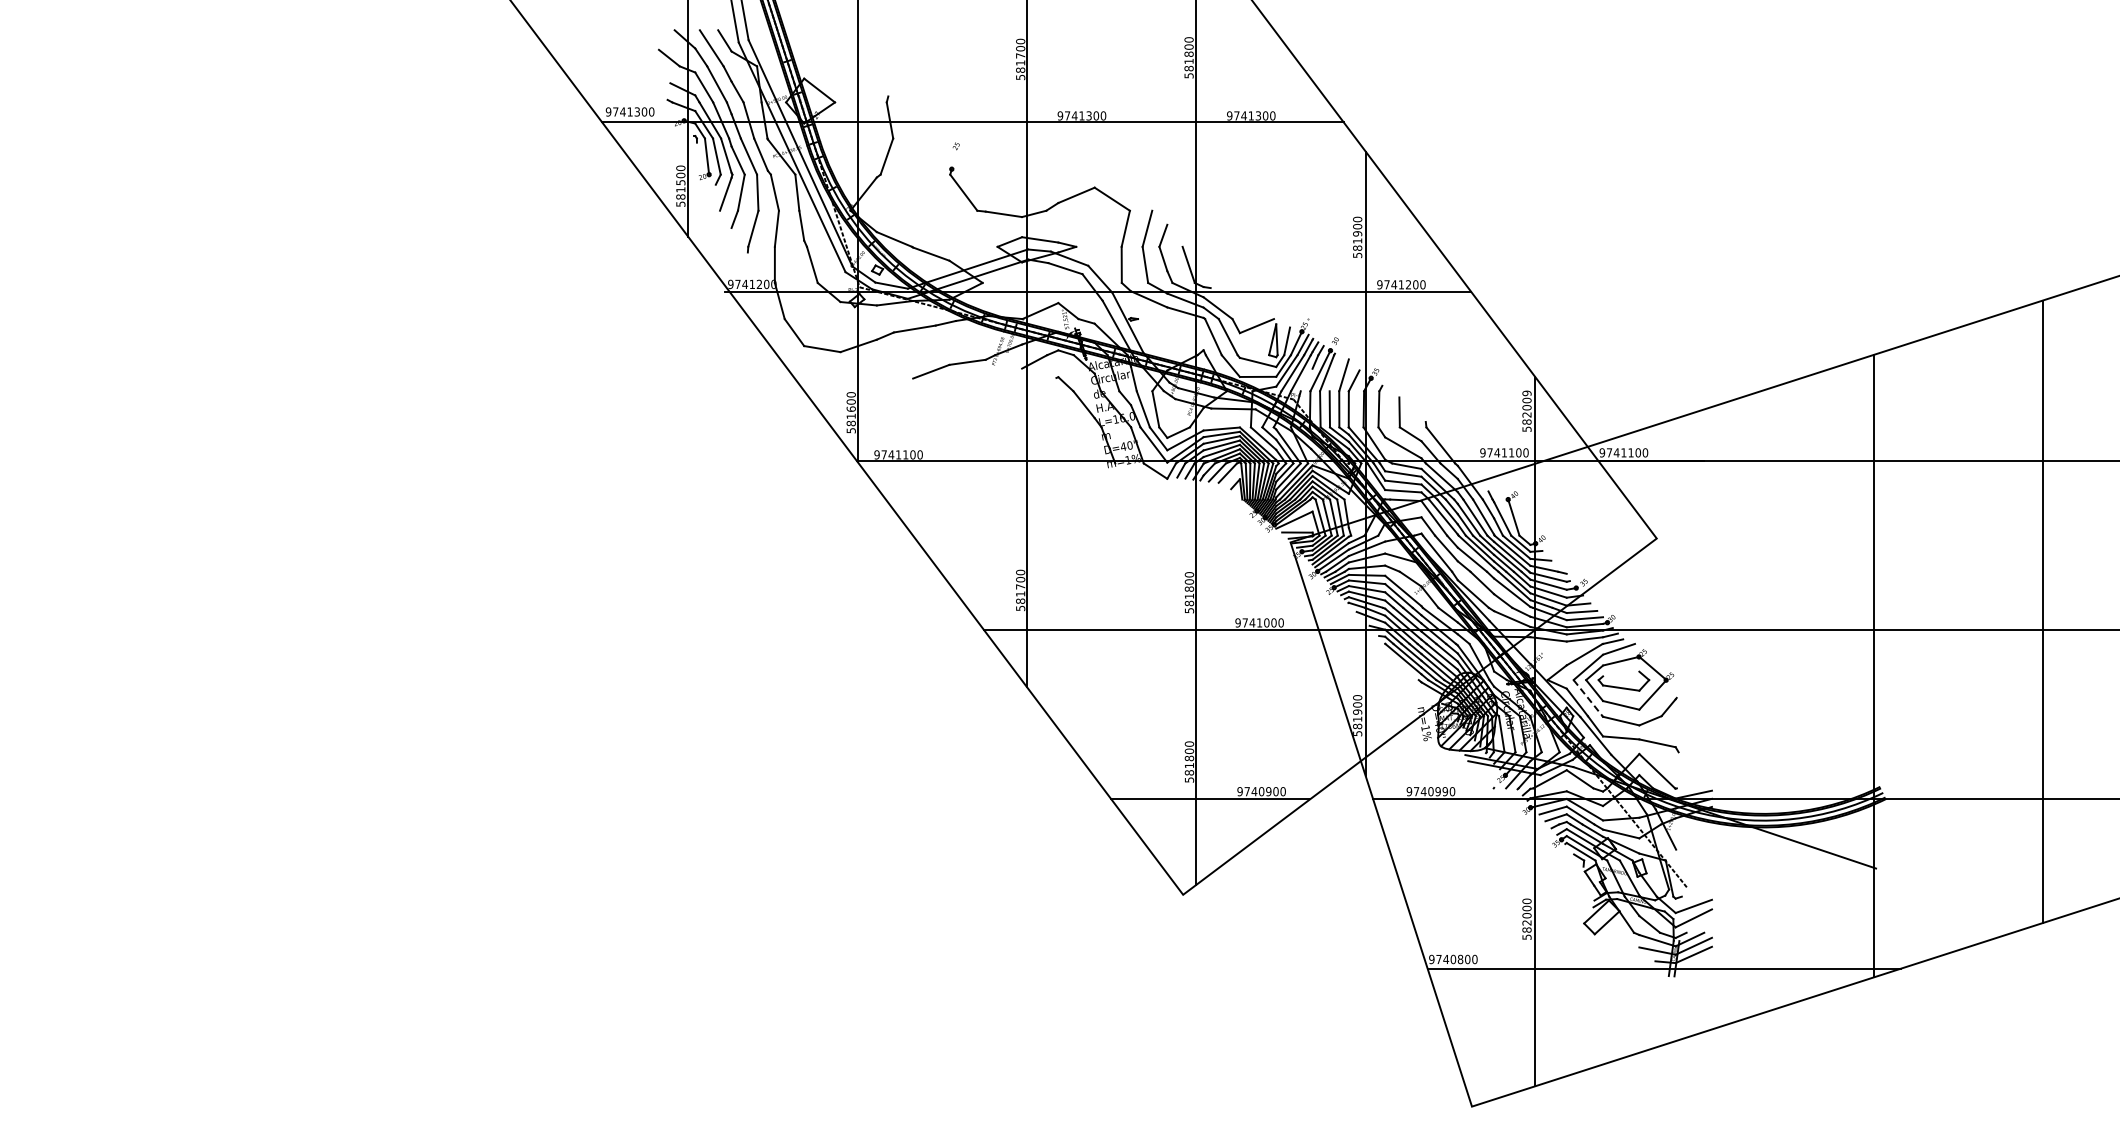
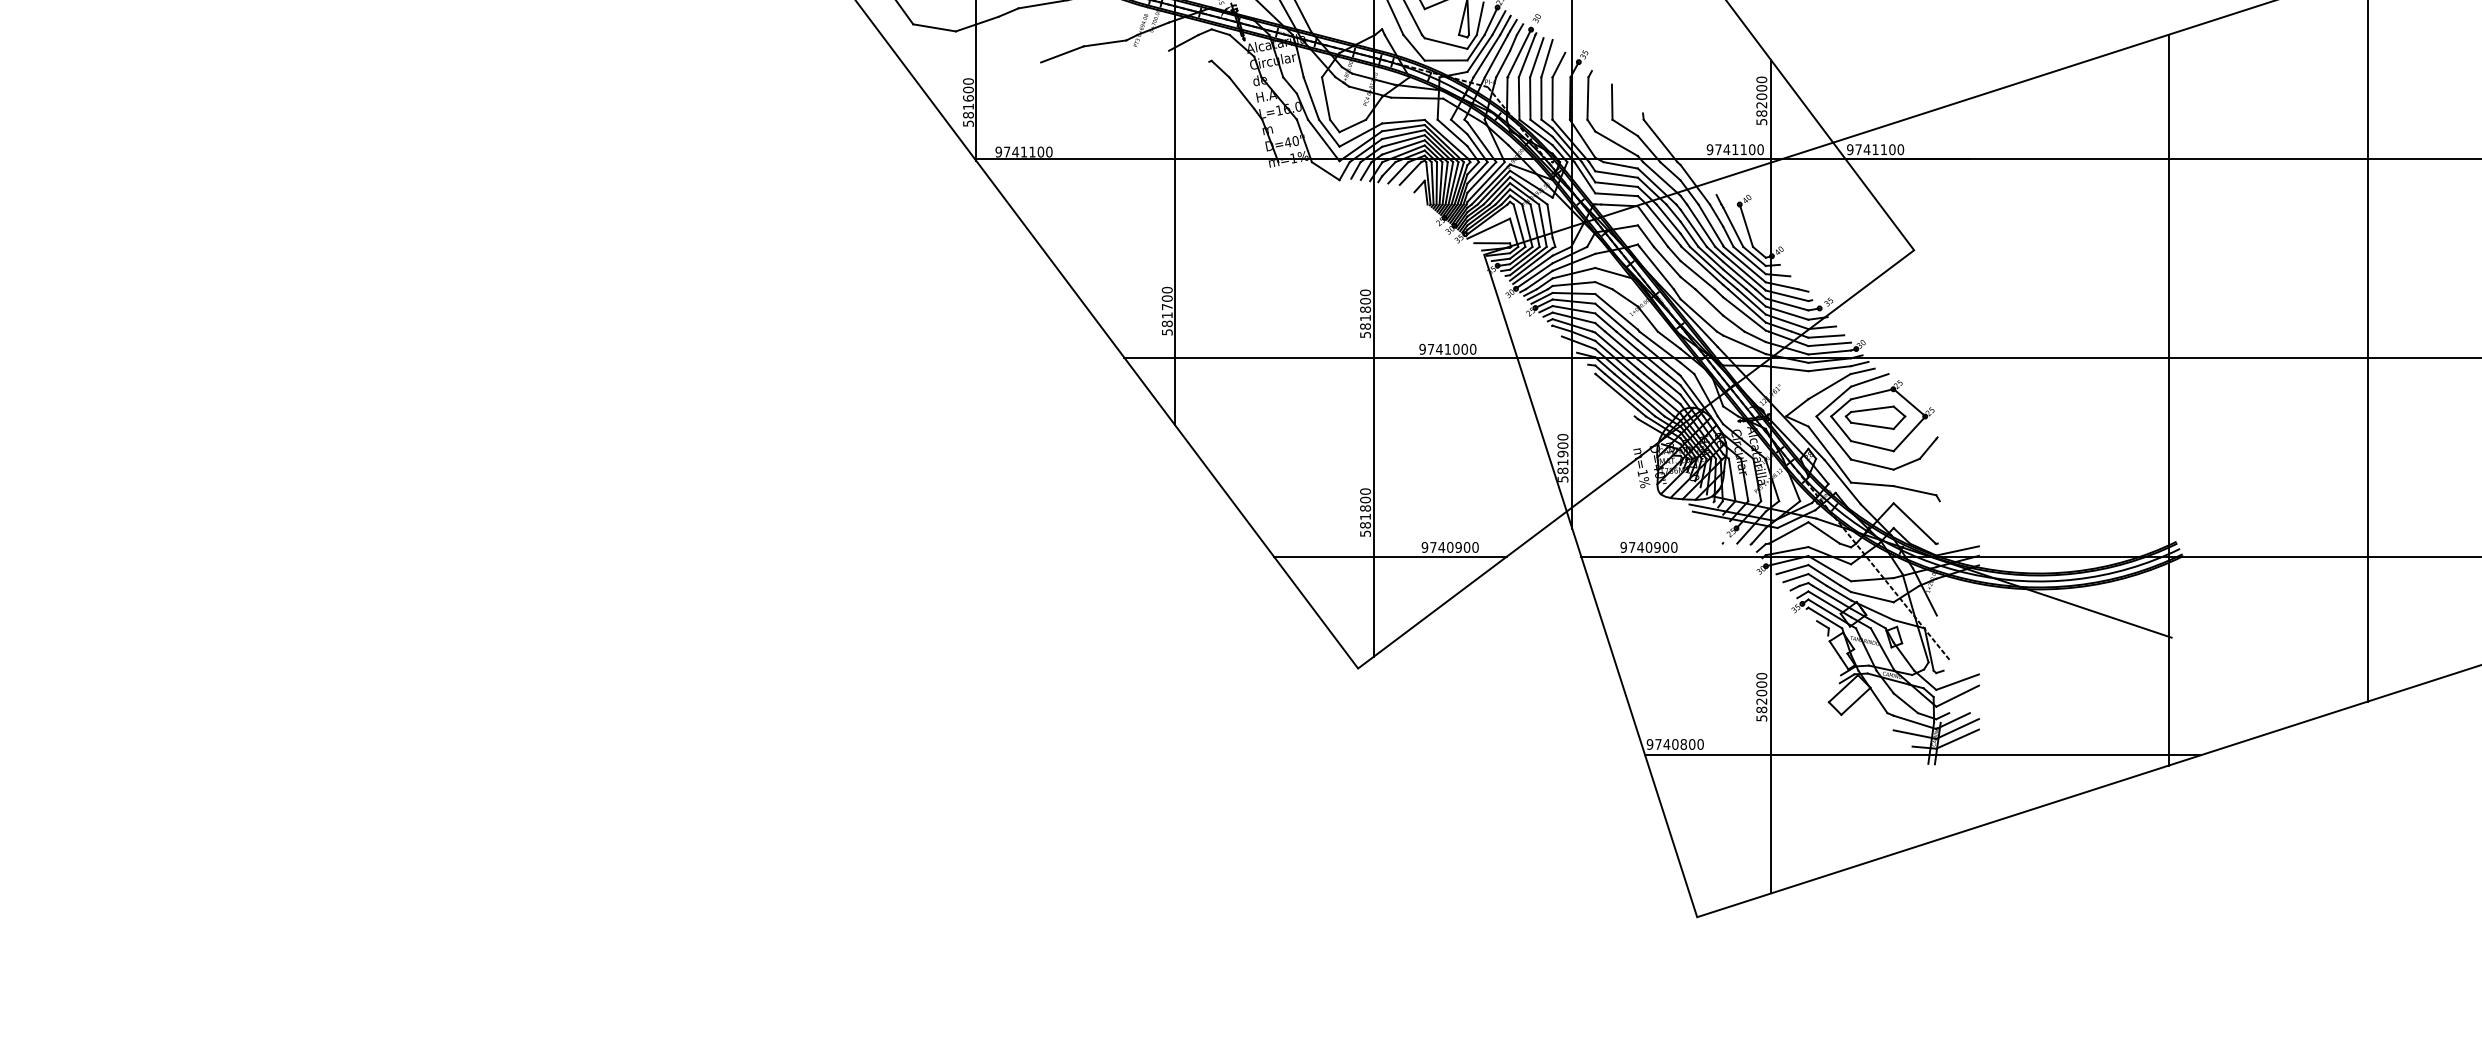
line: (1335, 374) -> (1536, 57), added
line: (1306, 379) -> (1502, 63), added
text: (1526, 393) -> (1761, 80), 582009 -> 582000
line: (1621, 673) -> (1872, 408), added
line: (1588, 698) -> (1833, 438), dashed -> solid
text: (1444, 791) -> (1664, 547), 9740990 -> 9740900

